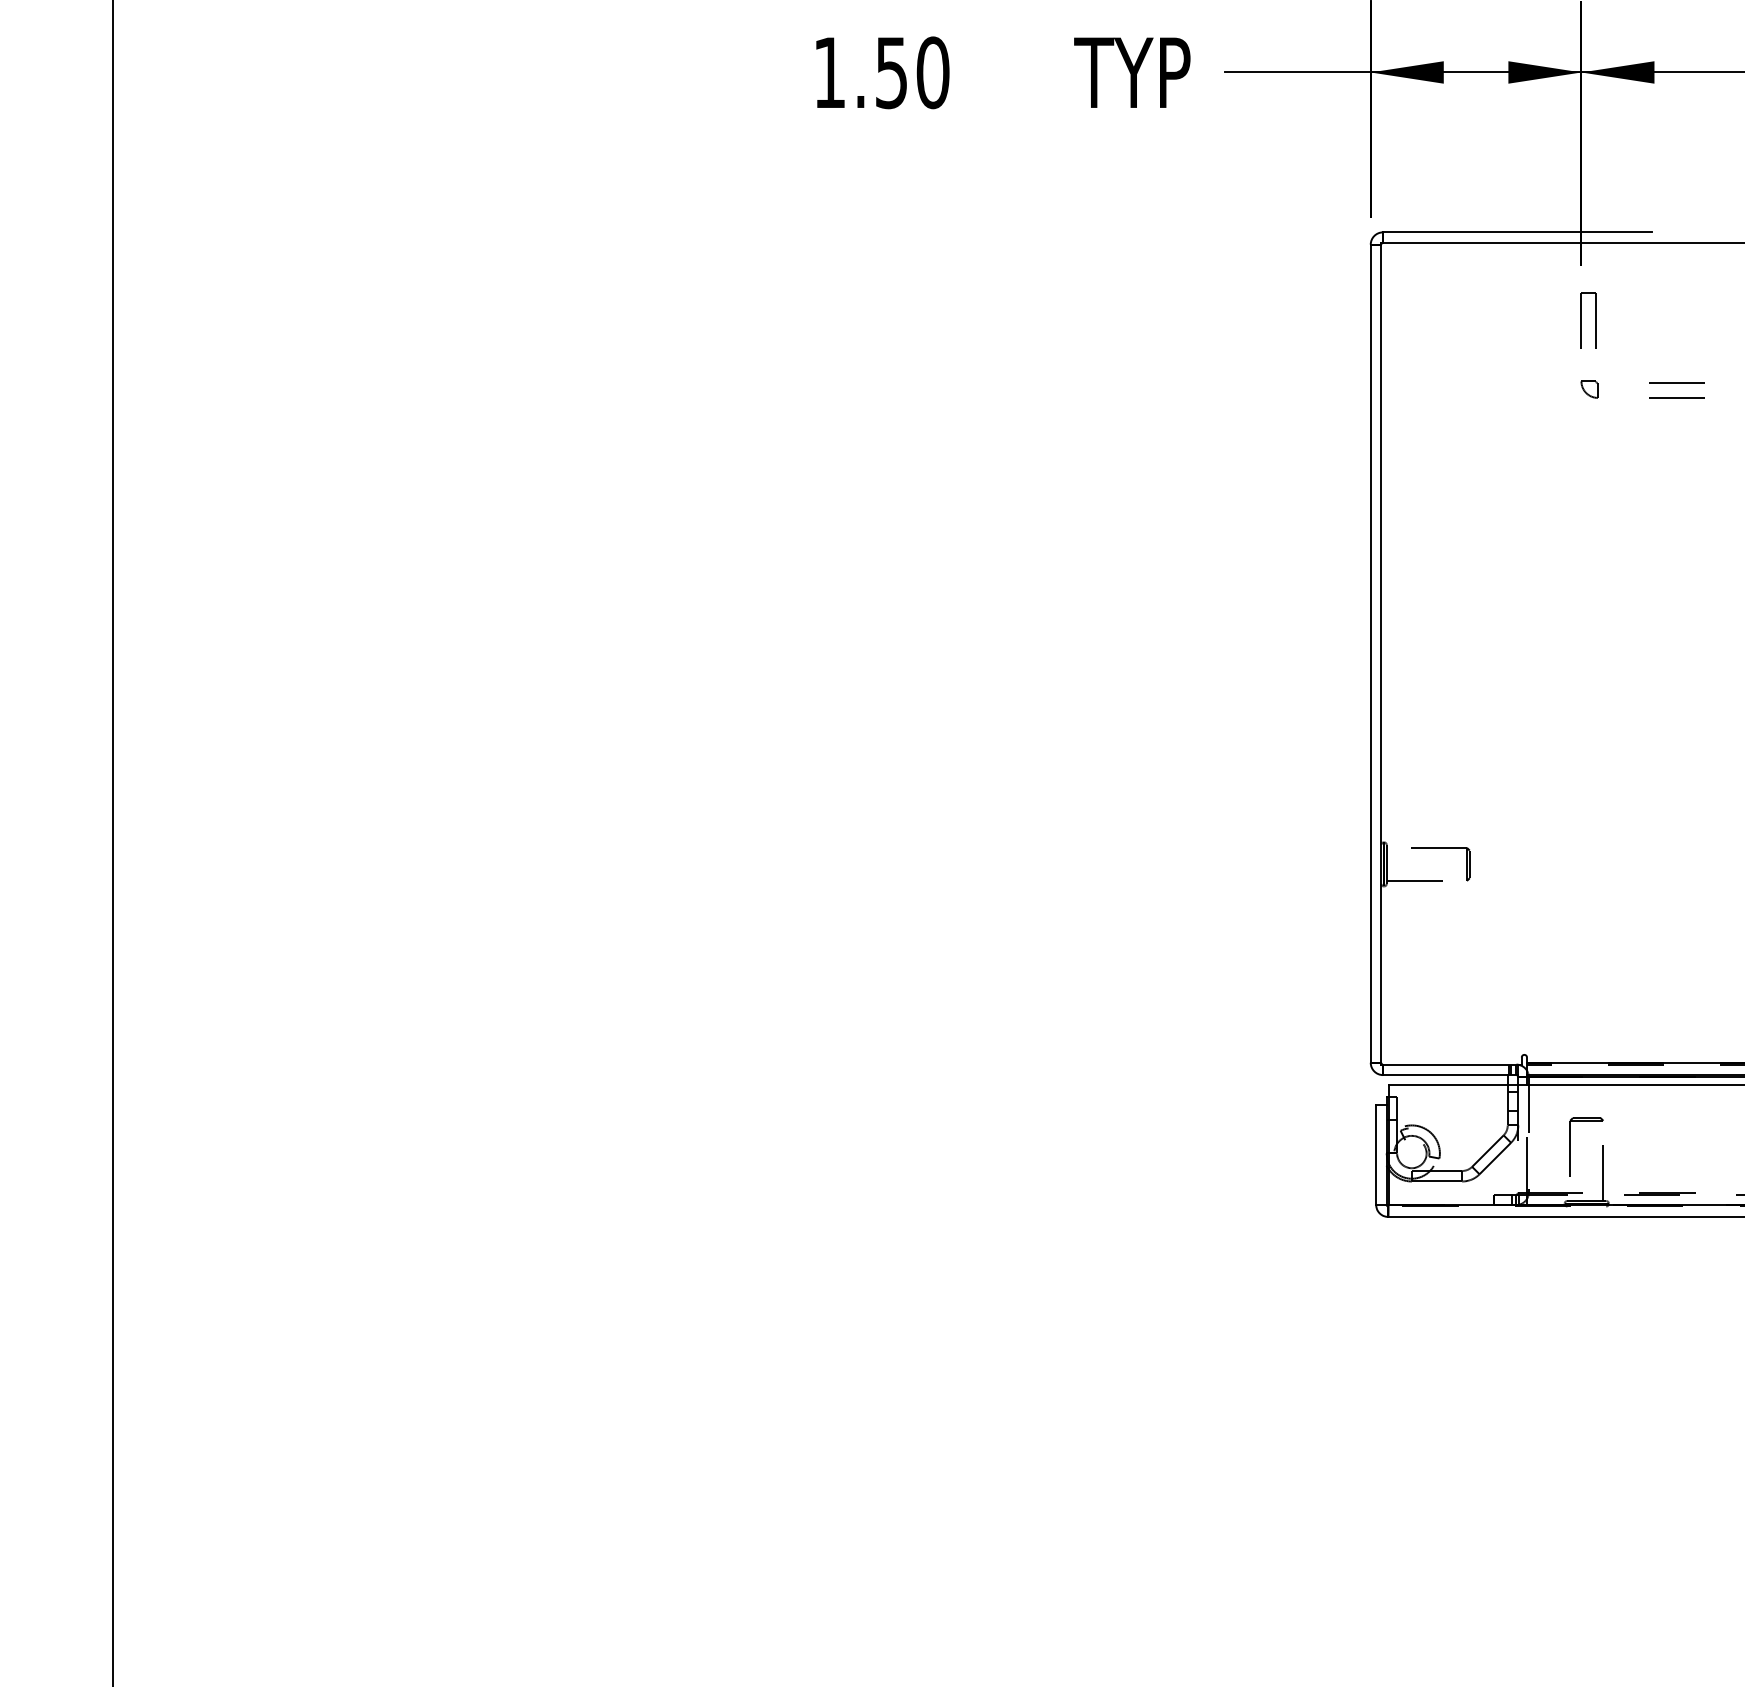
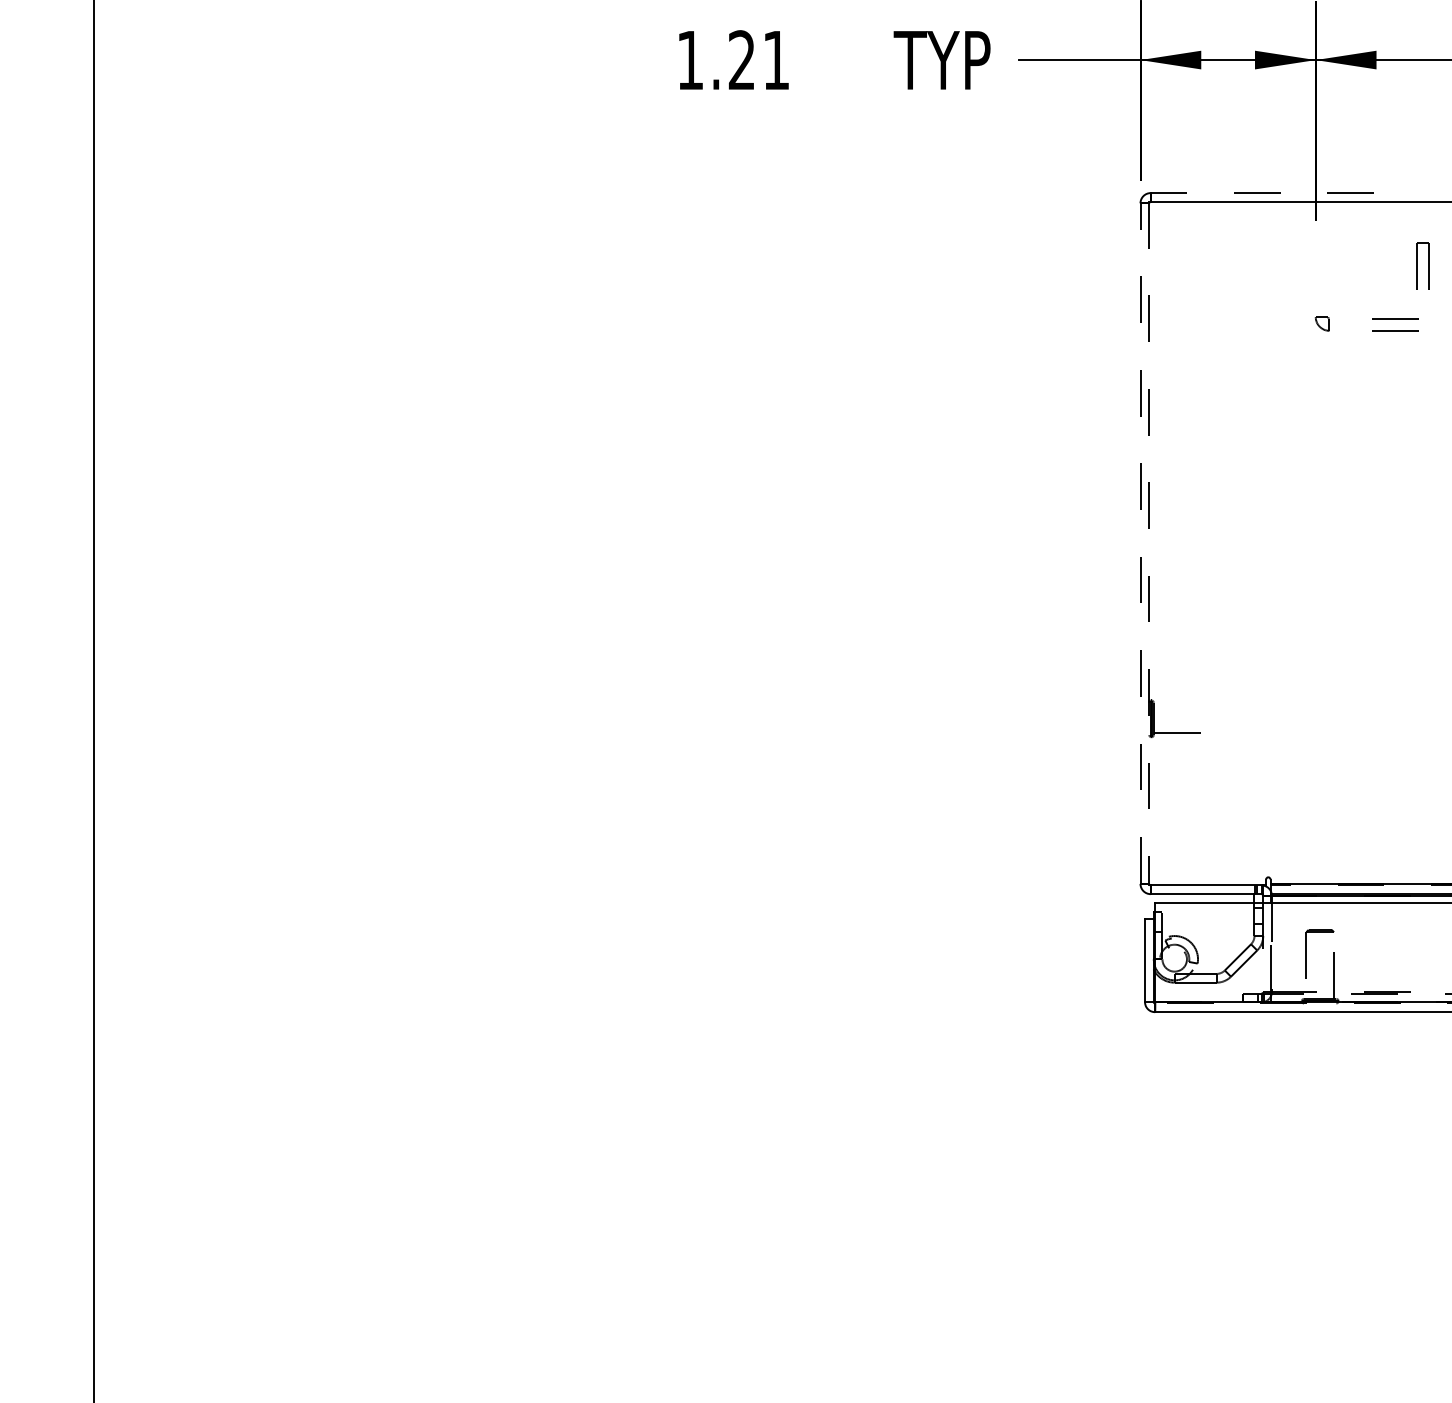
text: (912, 72) -> (759, 60), 1.50 -> 1.21
line: (1516, 232) -> (1261, 193), solid -> dashed
part: (1581, 320) -> (1417, 266), moved
line: (1370, 653) -> (1140, 543), solid -> dashed
line: (1381, 653) -> (1149, 543), solid -> dashed
part: (1440, 848) -> (1198, 705), removed

